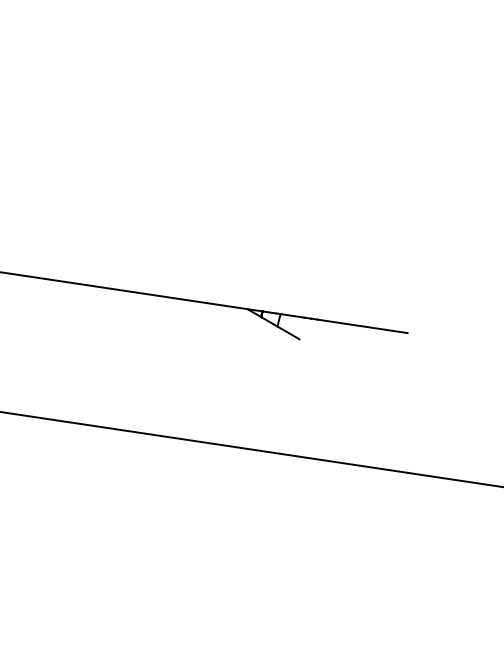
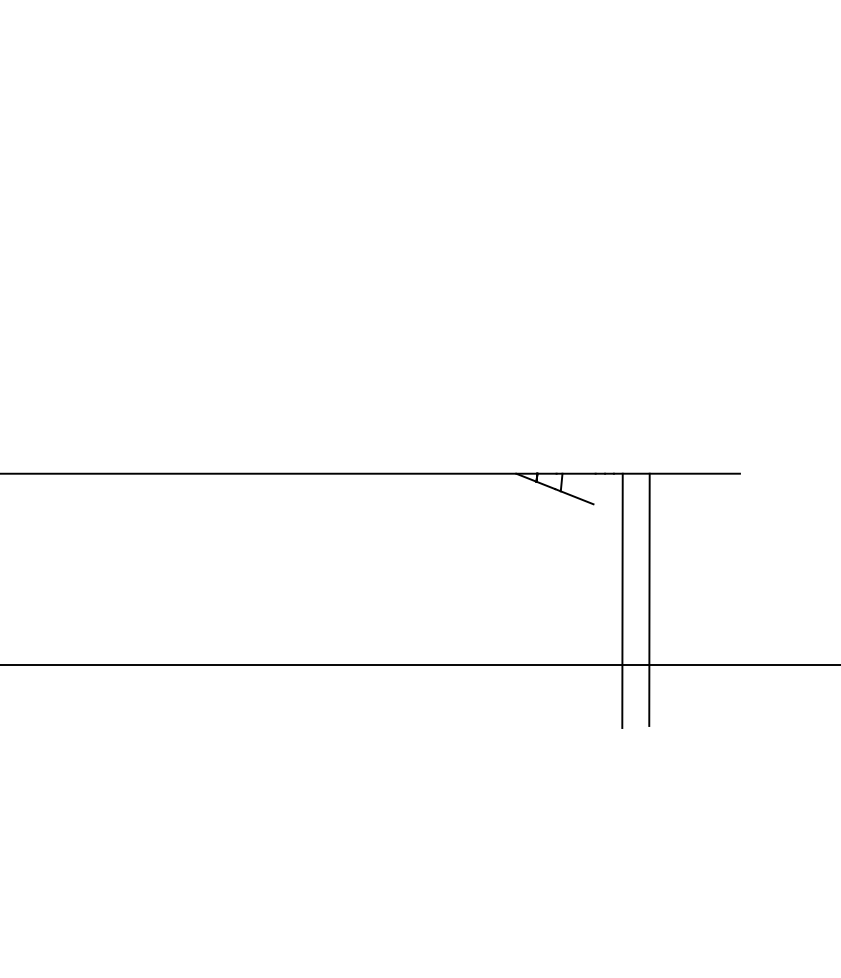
line: (309, 411) -> (622, 600), added
line: (329, 413) -> (649, 599), added

